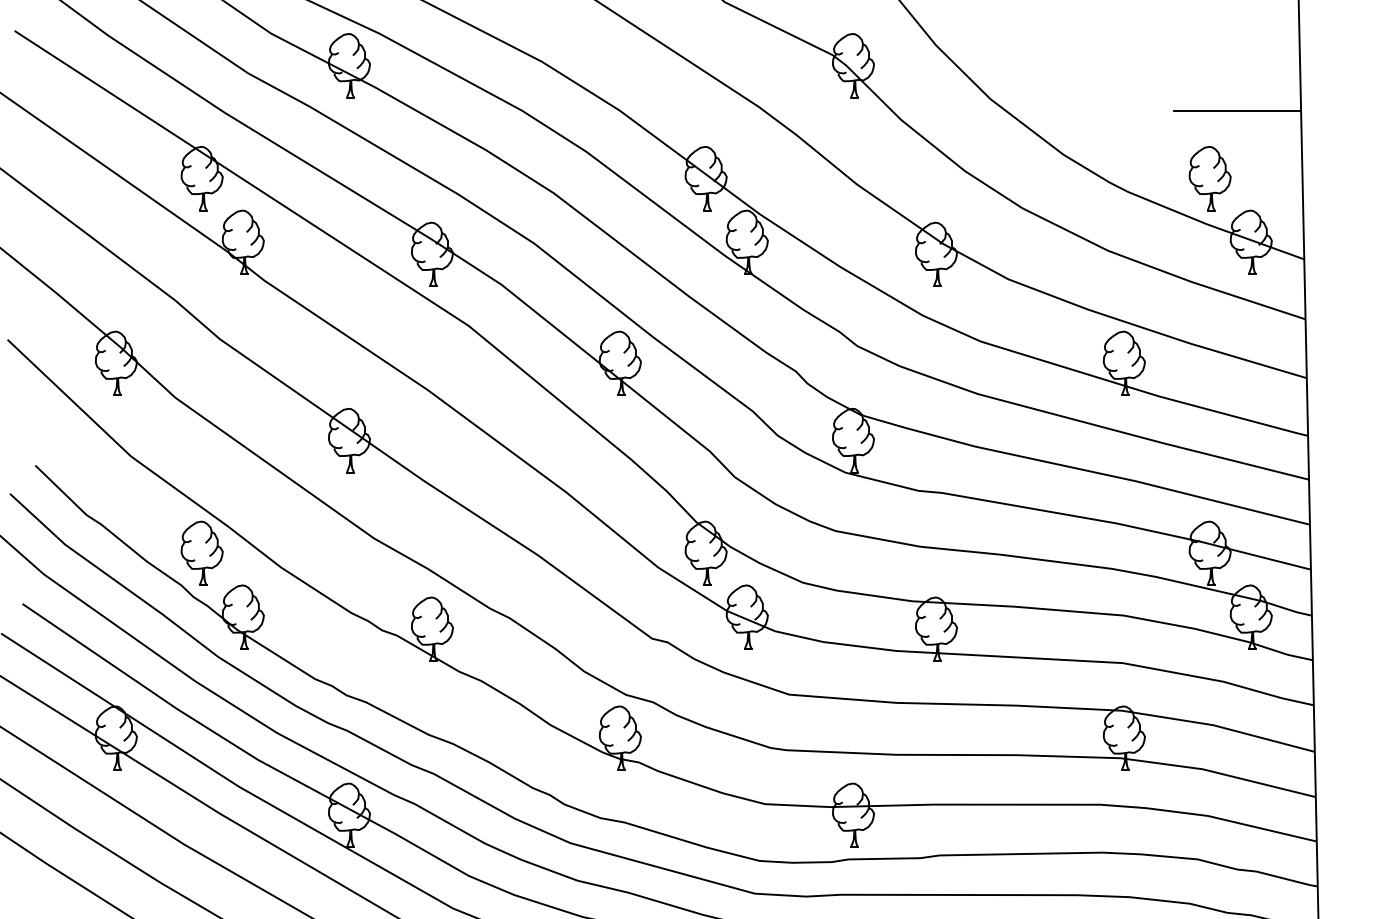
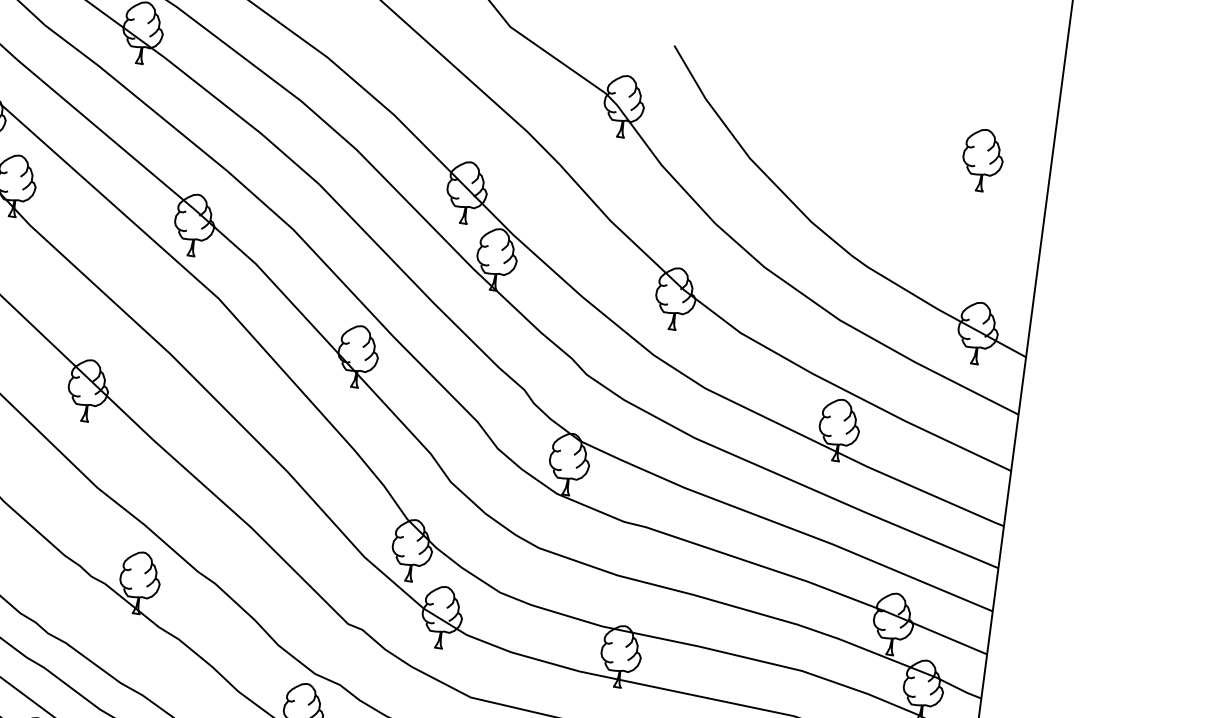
line: (1237, 110) -> (984, 205), removed
part: (1209, 178) -> (982, 160), moved

